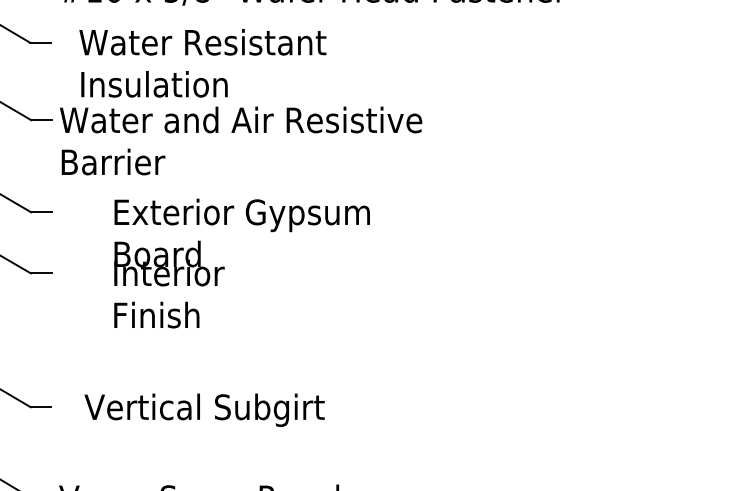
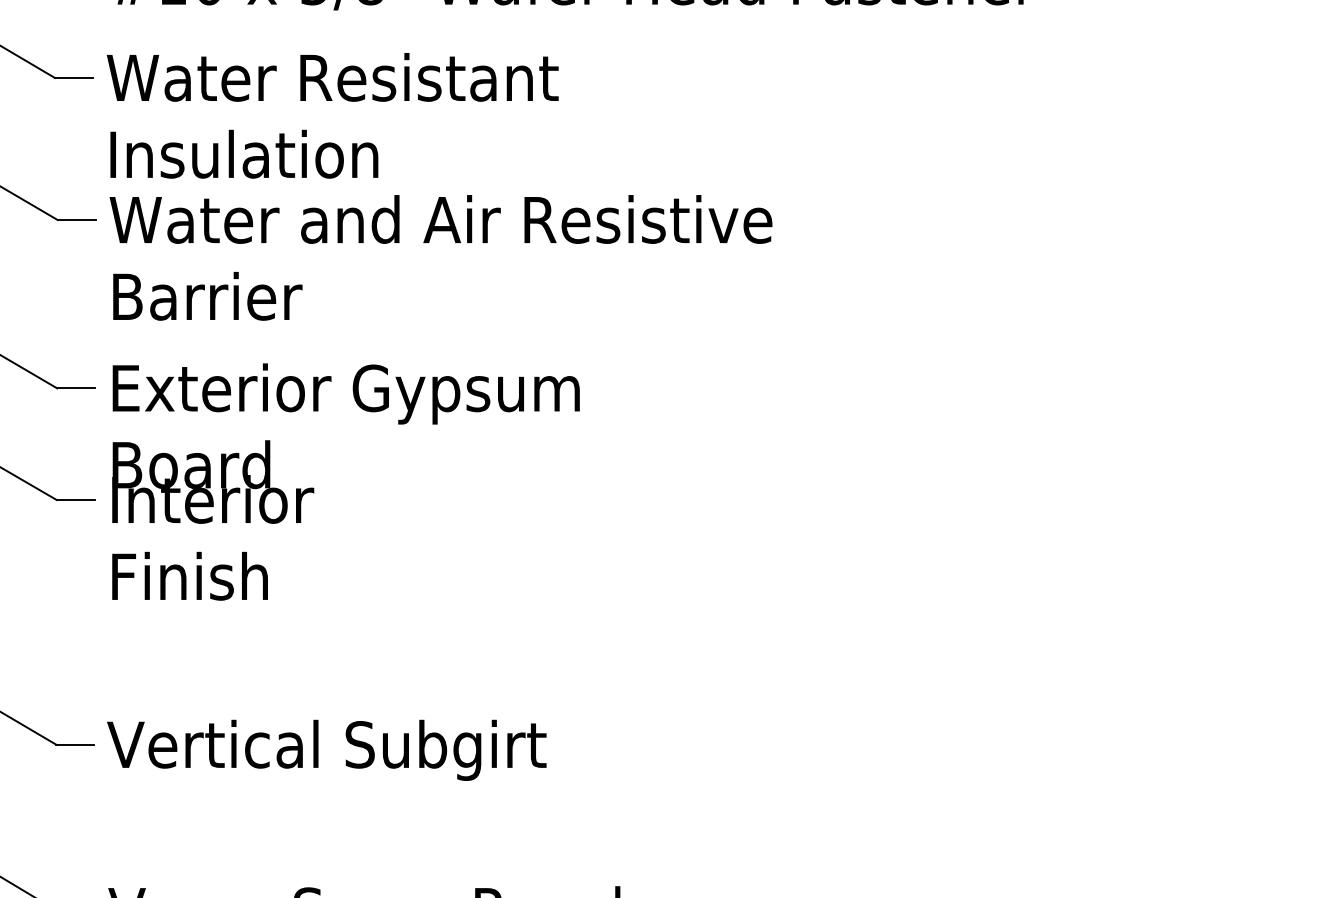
text: (202, 63) -> (332, 116), moved
text: (241, 263) -> (344, 481), moved
text: (204, 409) -> (326, 748), moved

